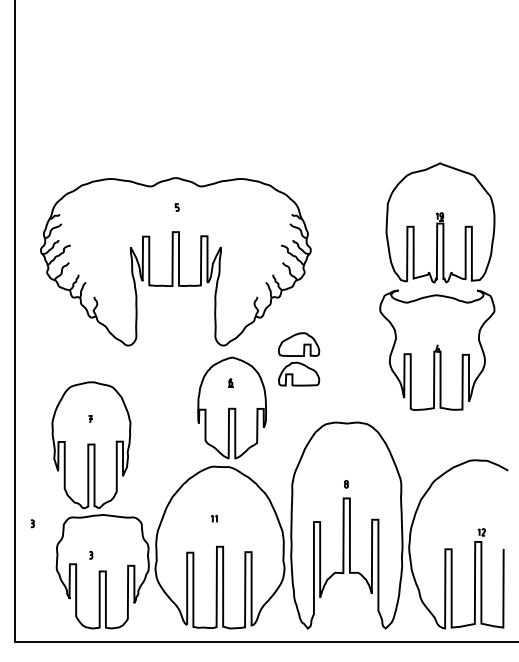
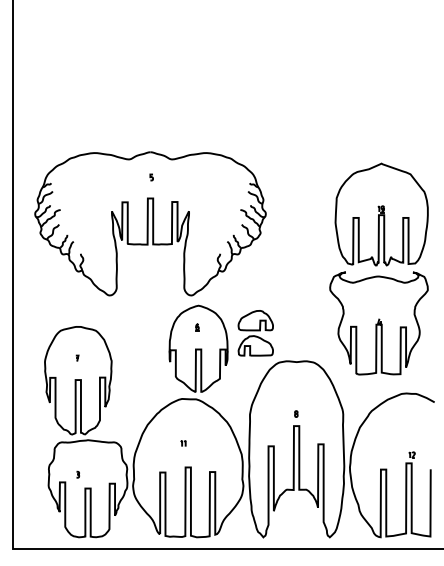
part: (436, 285) -> (378, 268), moved
part: (298, 359) -> (255, 333), moved
curve: (31, 523) -> (27, 447), removed

